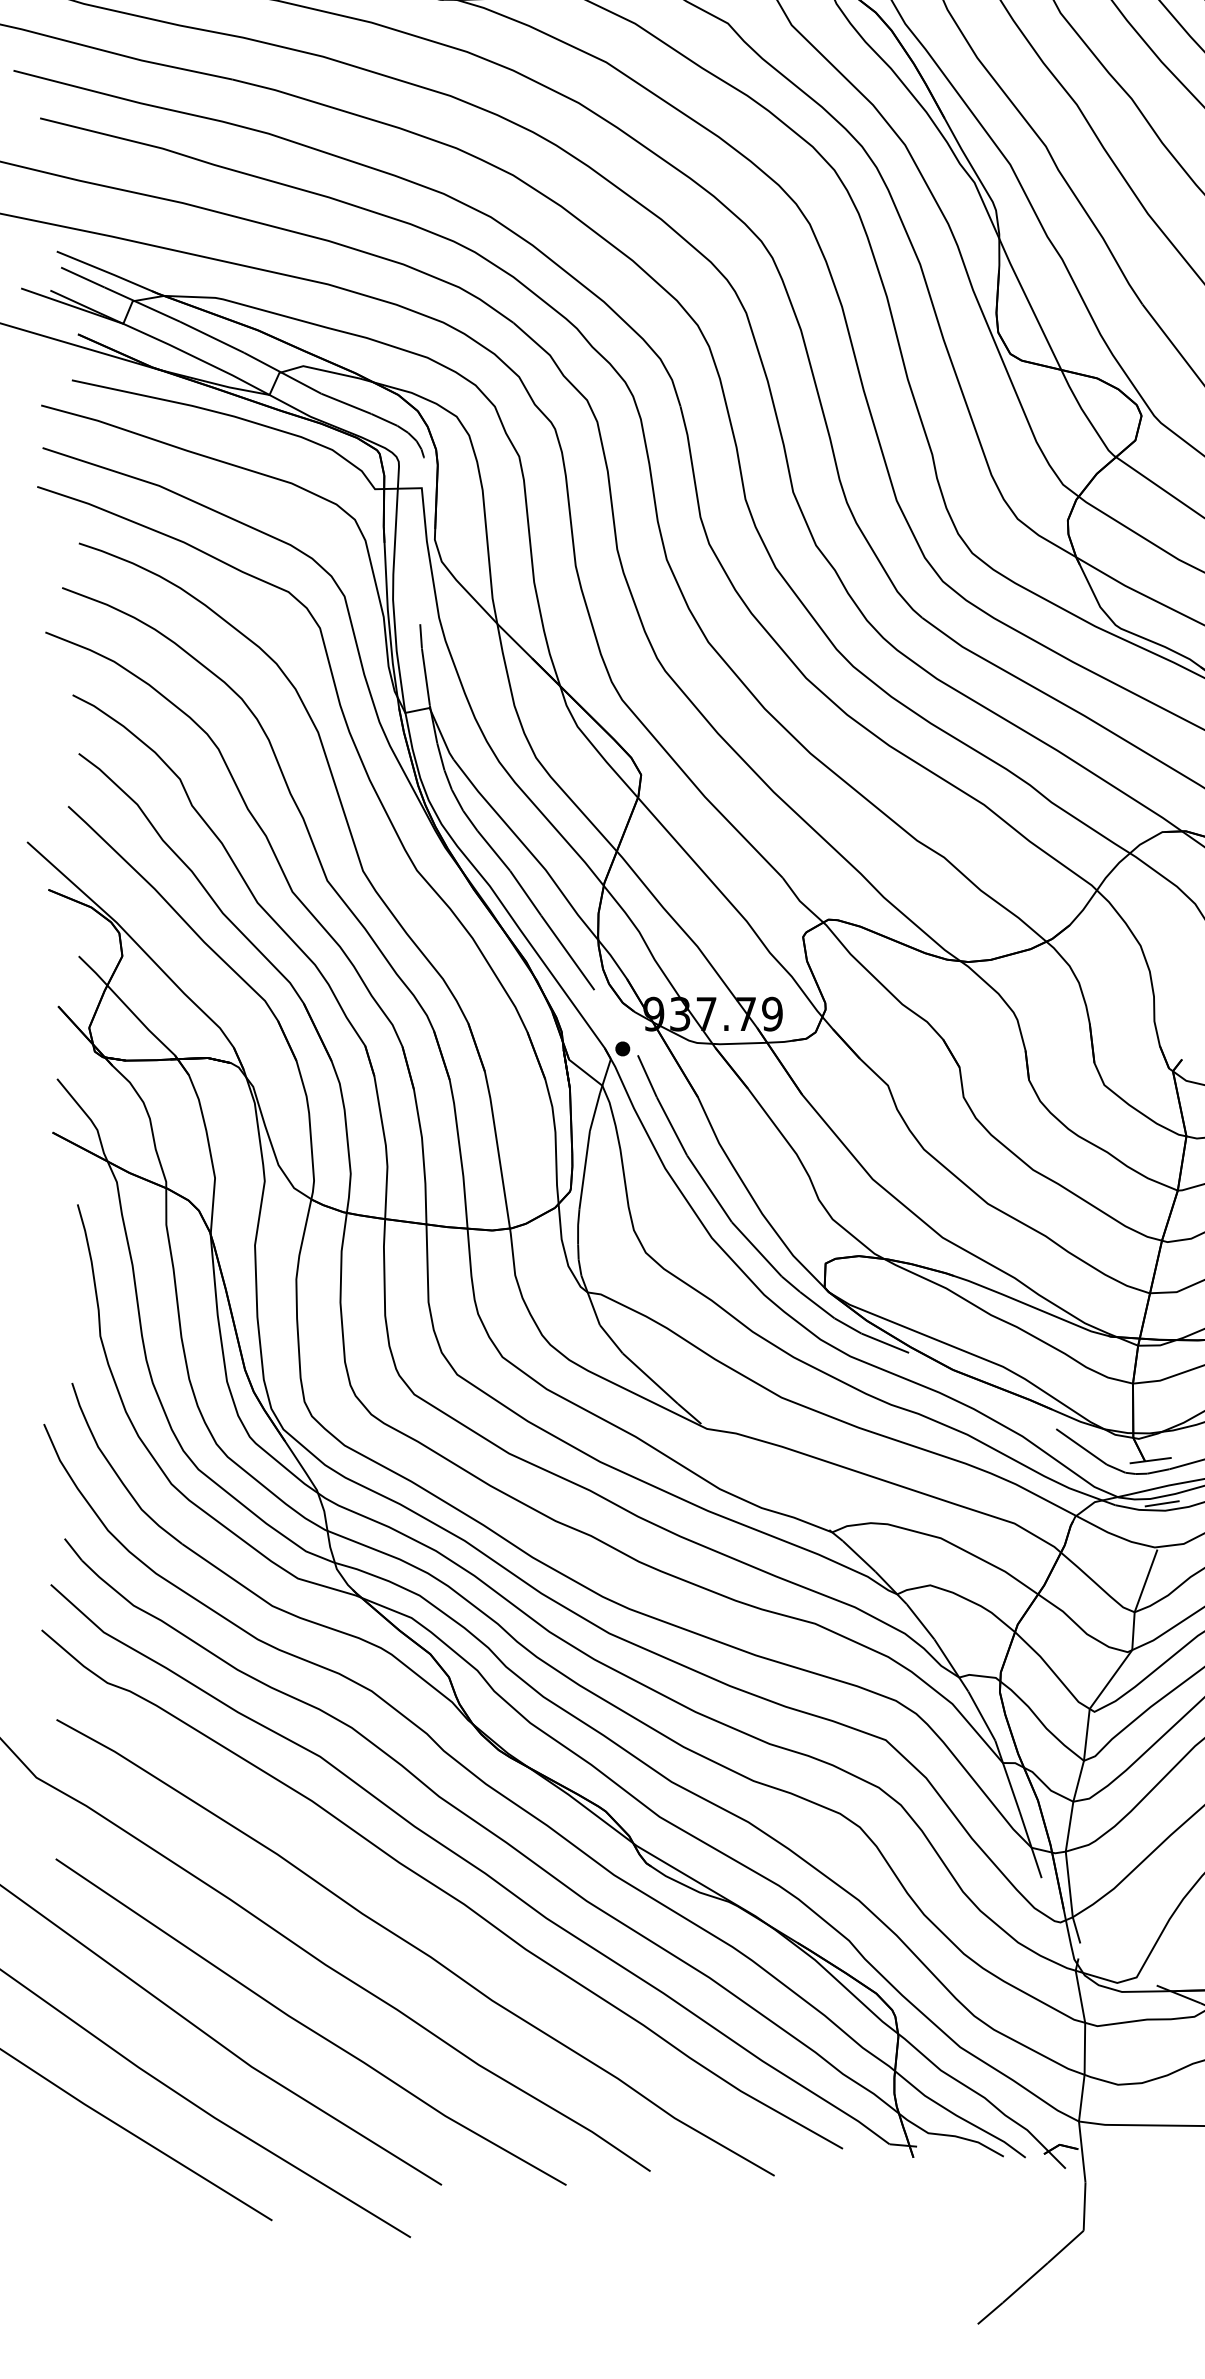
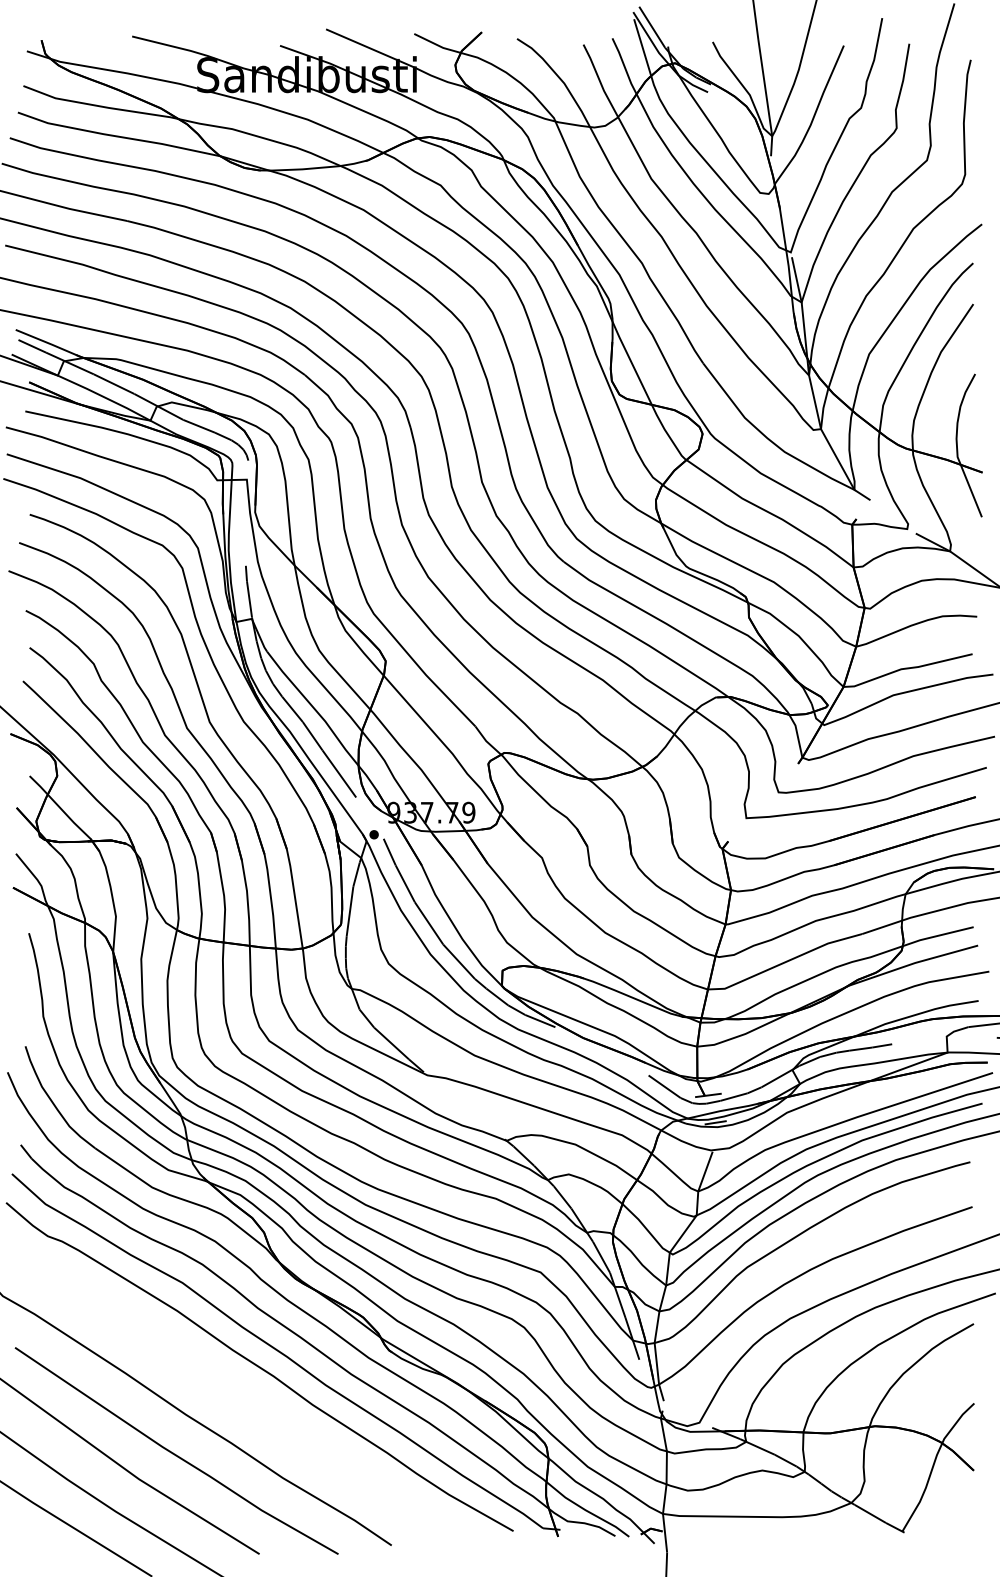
curve: (414, 1947) -> (242, 1403), removed

